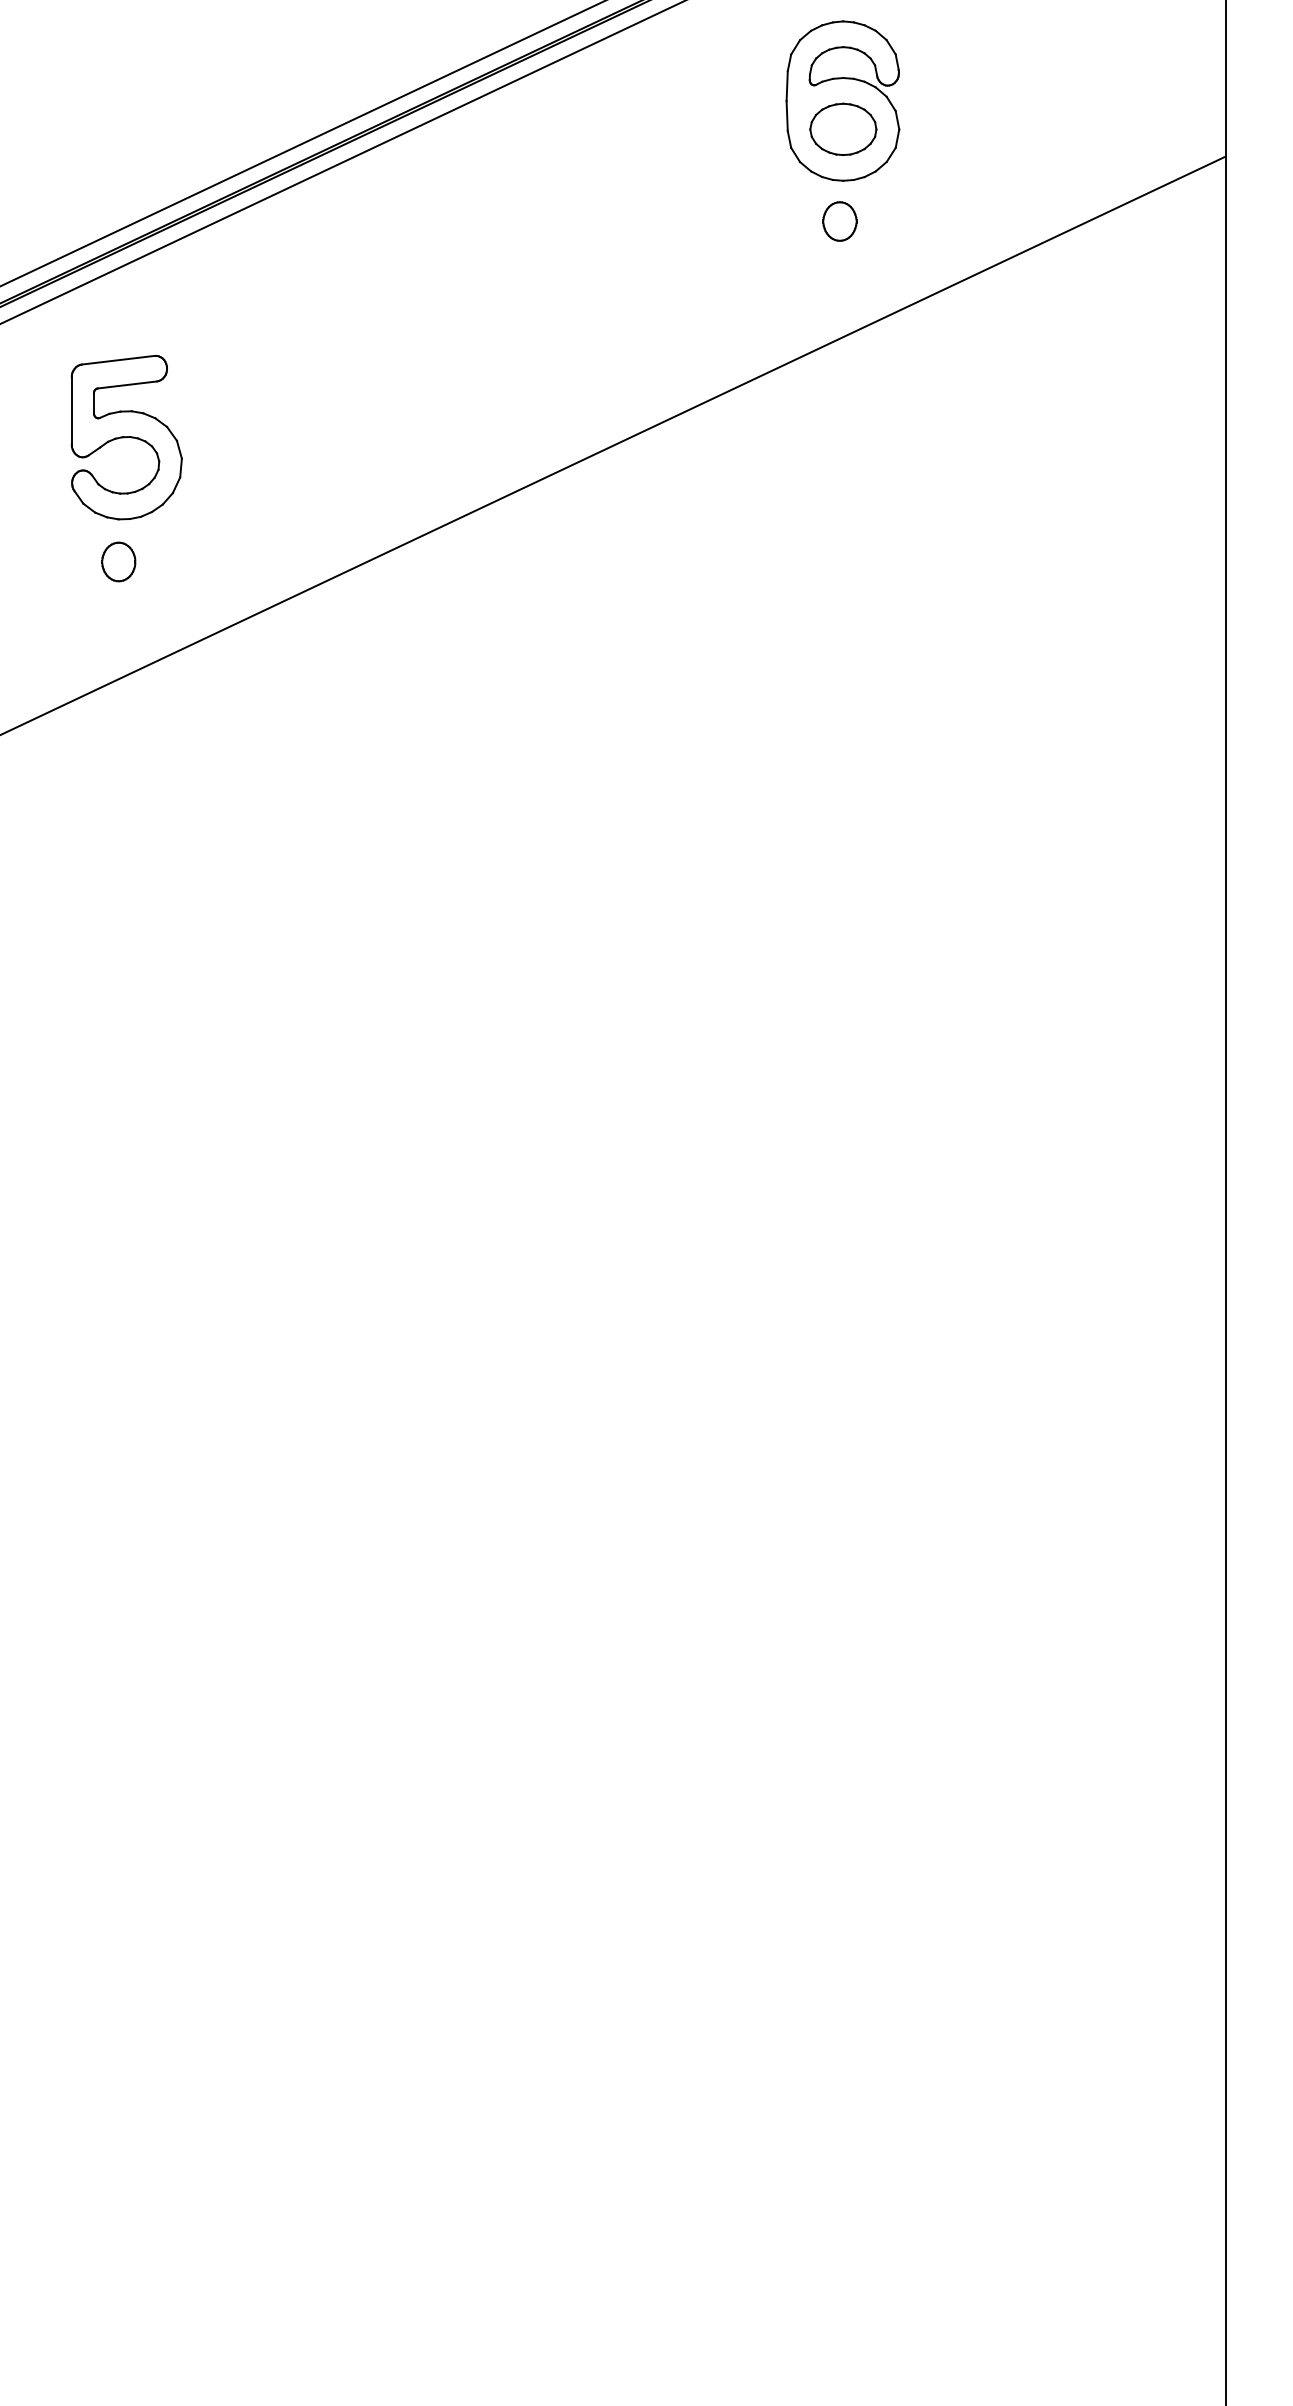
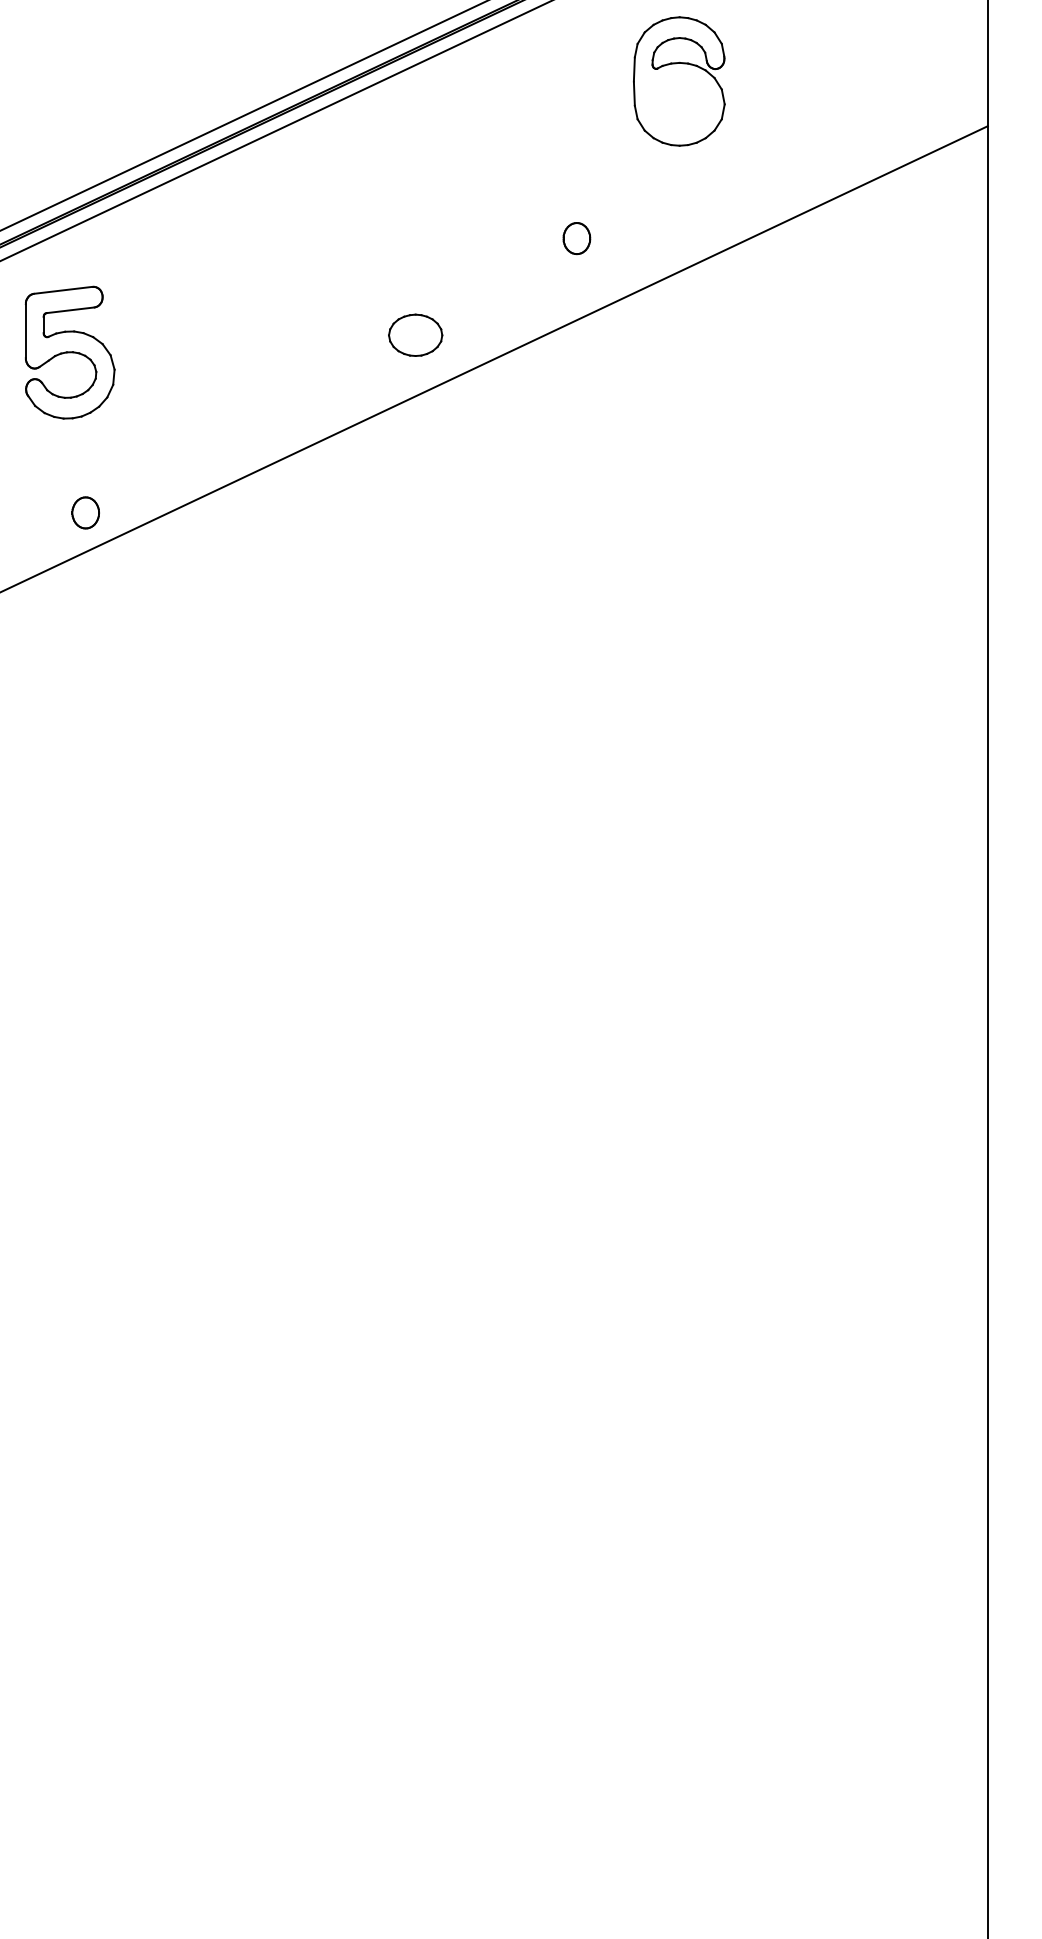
part: (843, 128) -> (415, 334), moved
part: (839, 221) -> (576, 238), moved
part: (125, 437) -> (69, 352), moved
part: (118, 561) -> (85, 512), moved

